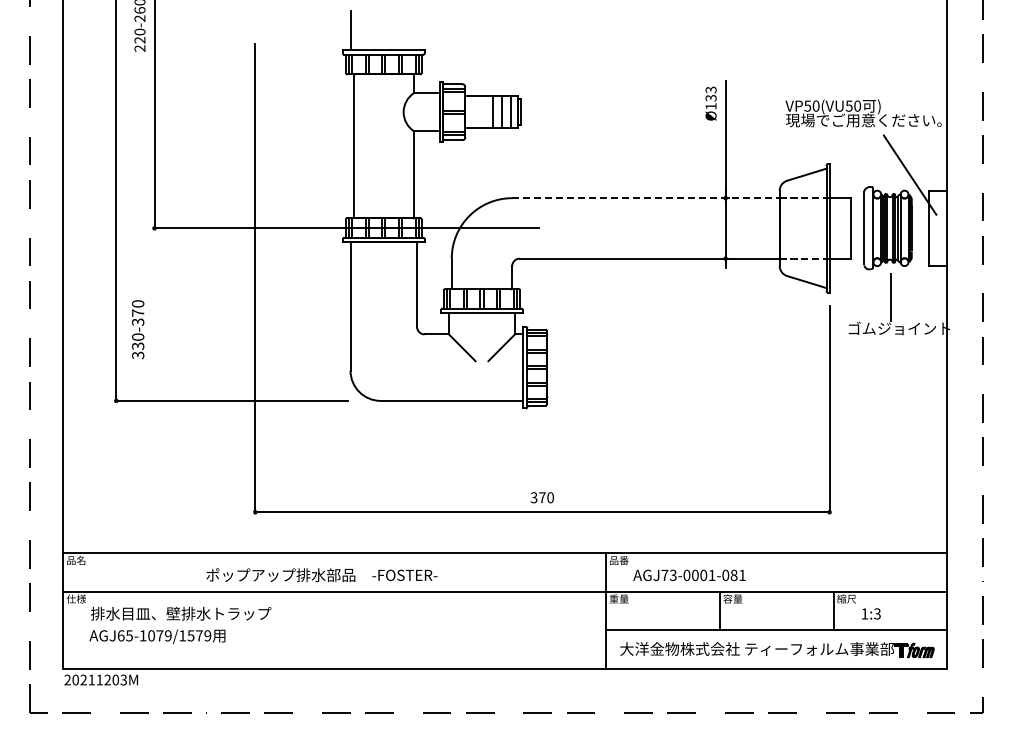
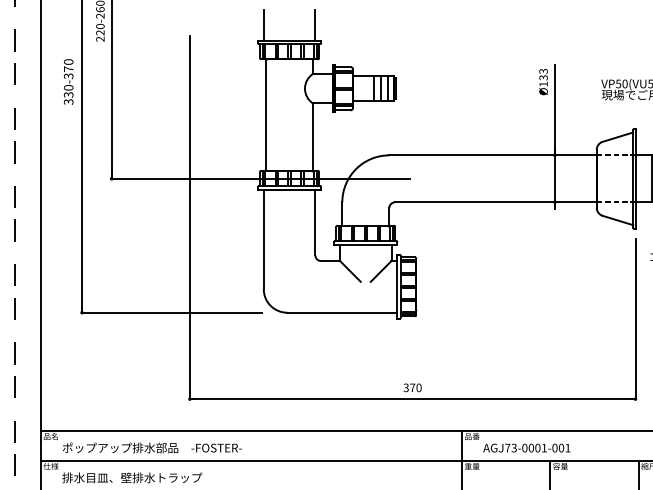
line: (417, 30) -> (315, 25), added
line: (645, 198) -> (492, 155), dashed -> solid
text: (138, 329) -> (68, 81), moved
text: (321, 575) -> (152, 448), moved
text: (733, 575) -> (560, 448), AGJ73-0001-081 -> AGJ73-0001-001

